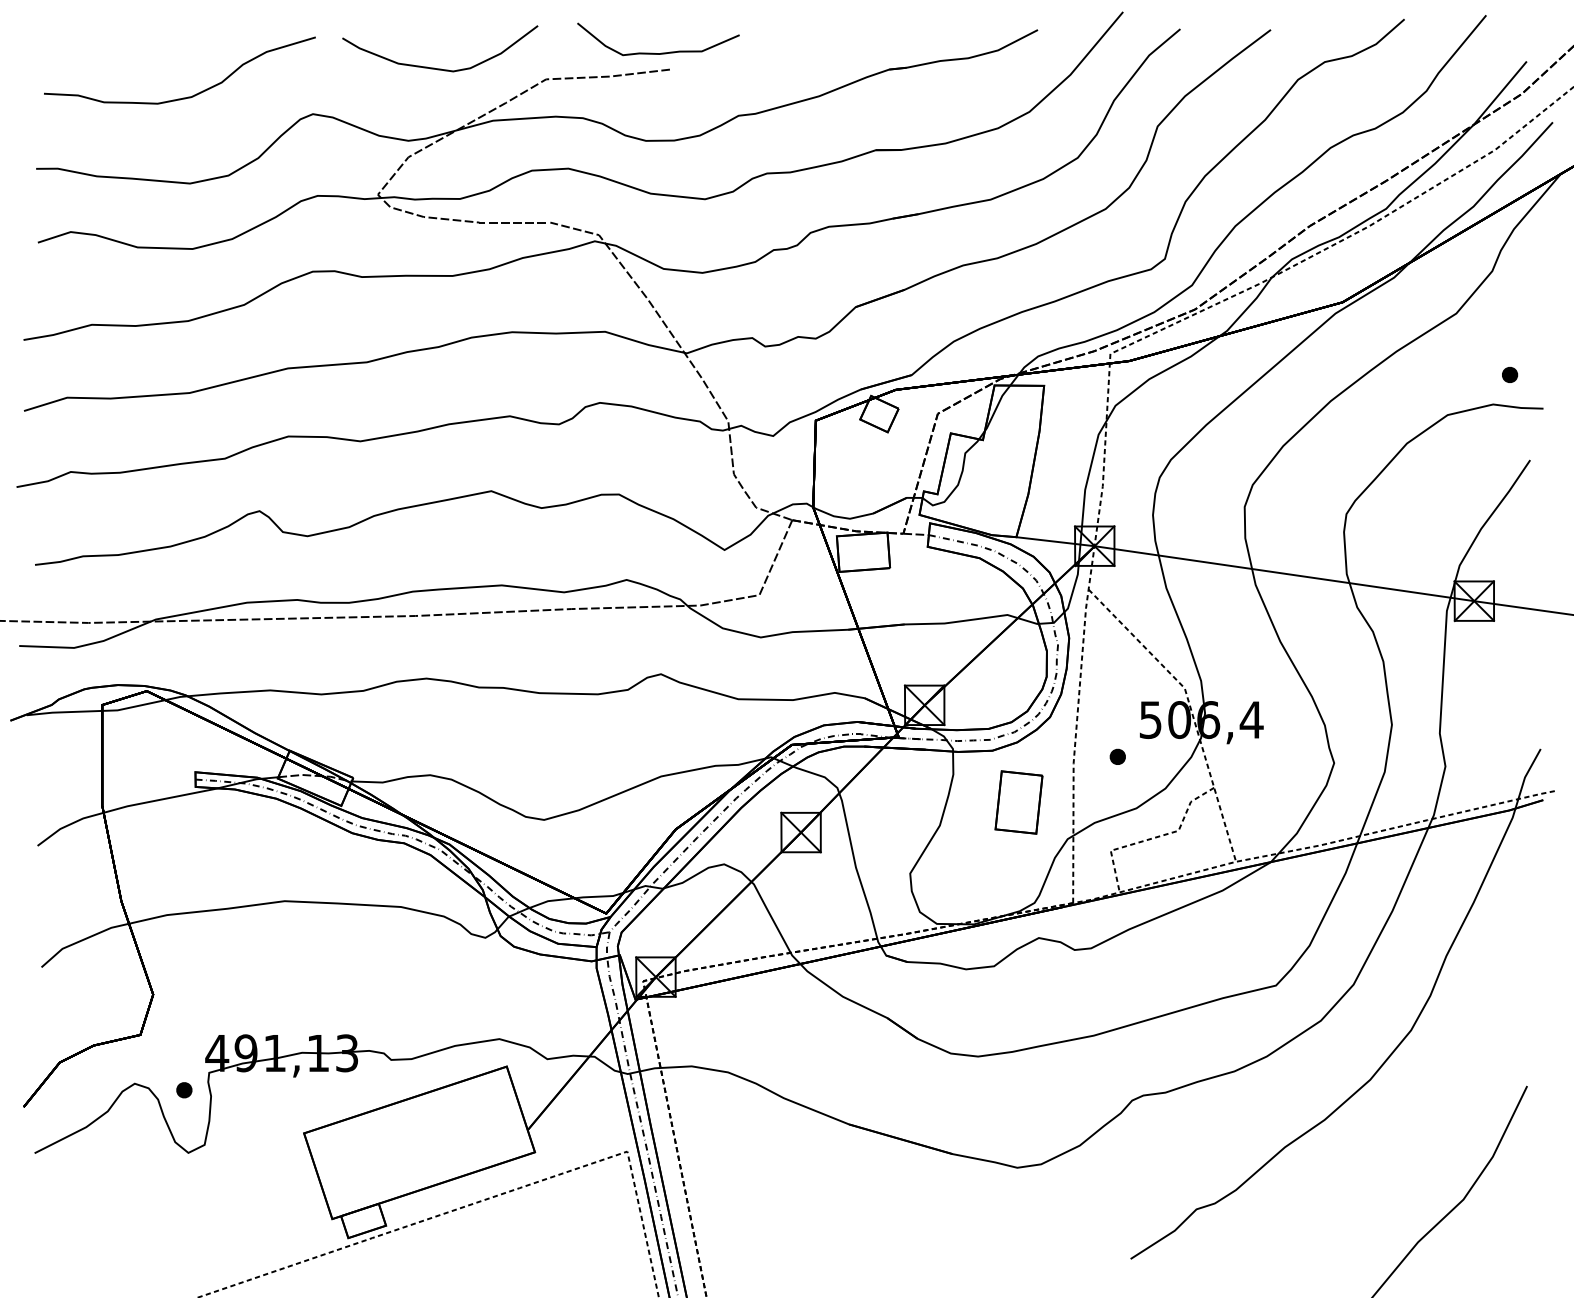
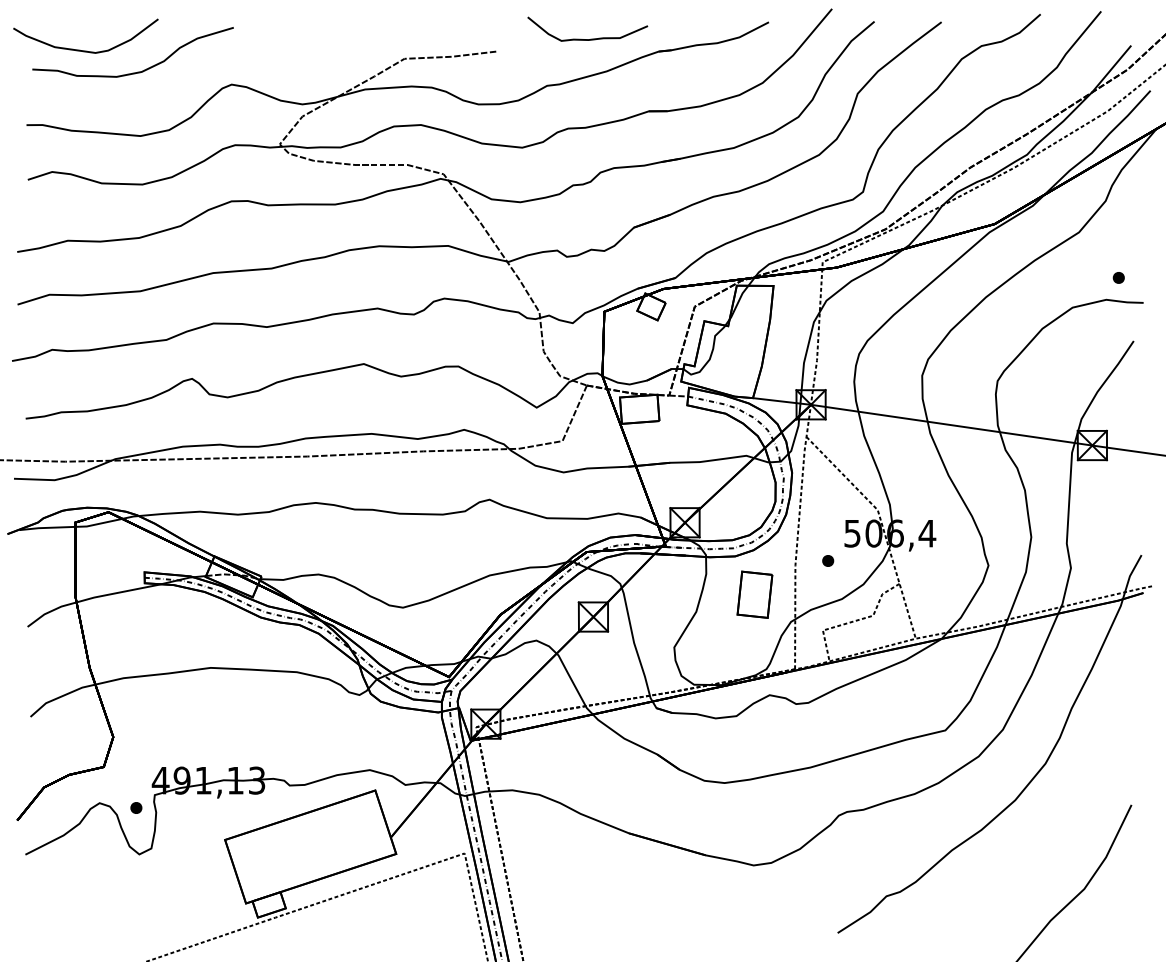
curve: (661, 52) -> (590, 38), moved
curve: (434, 67) -> (81, 50), moved

